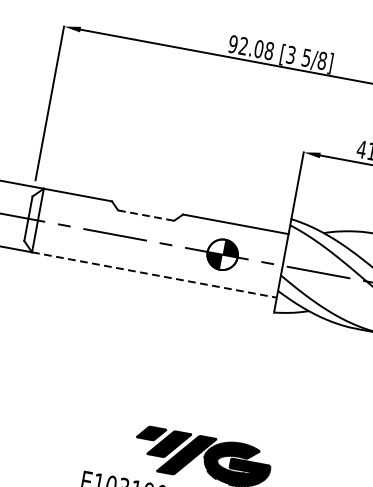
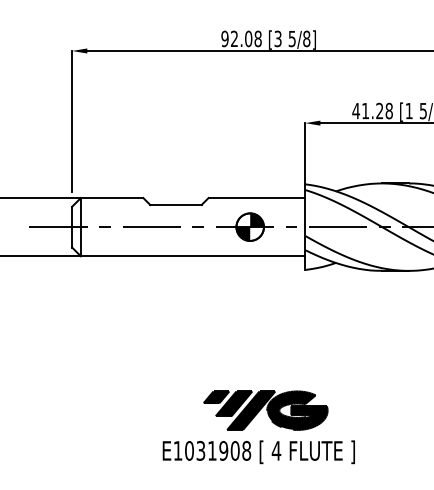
line: (145, 216) -> (175, 205), dashed -> solid
line: (154, 275) -> (193, 256), dashed -> solid

